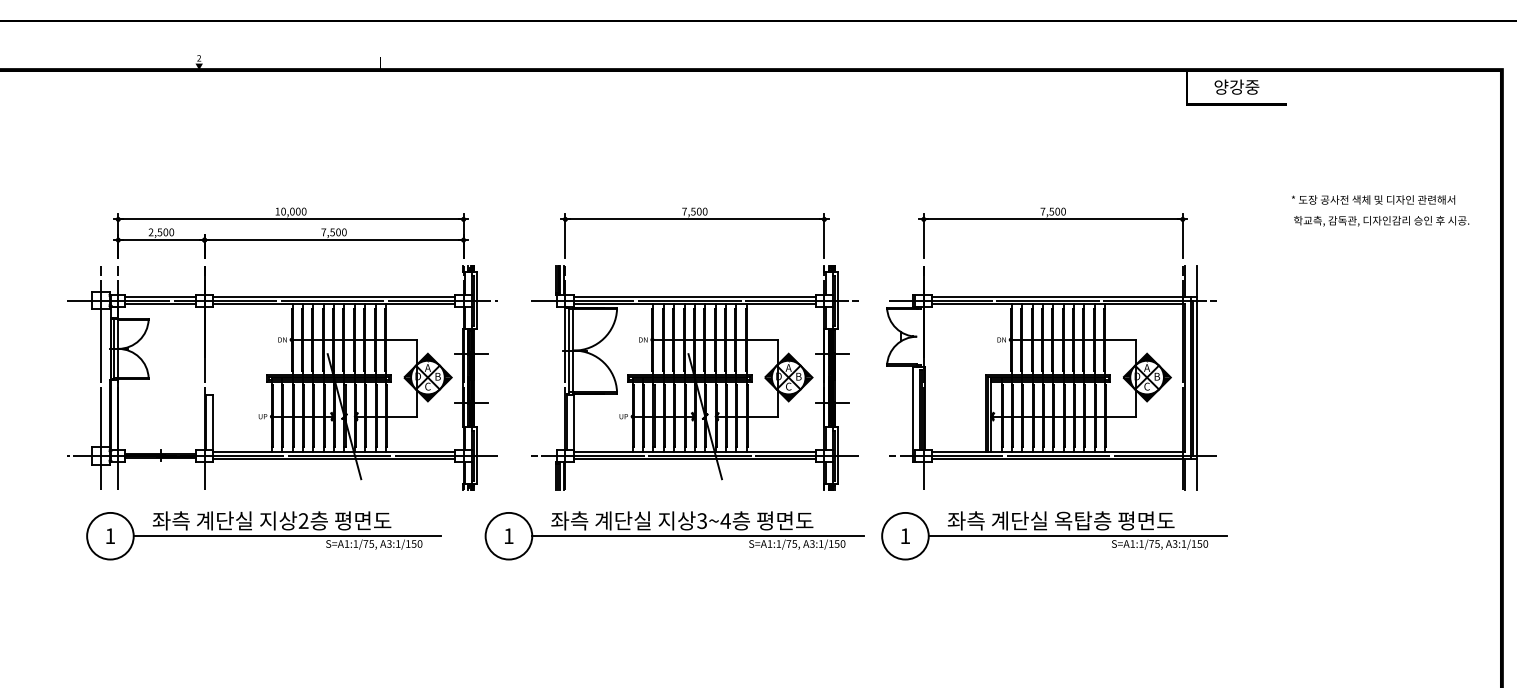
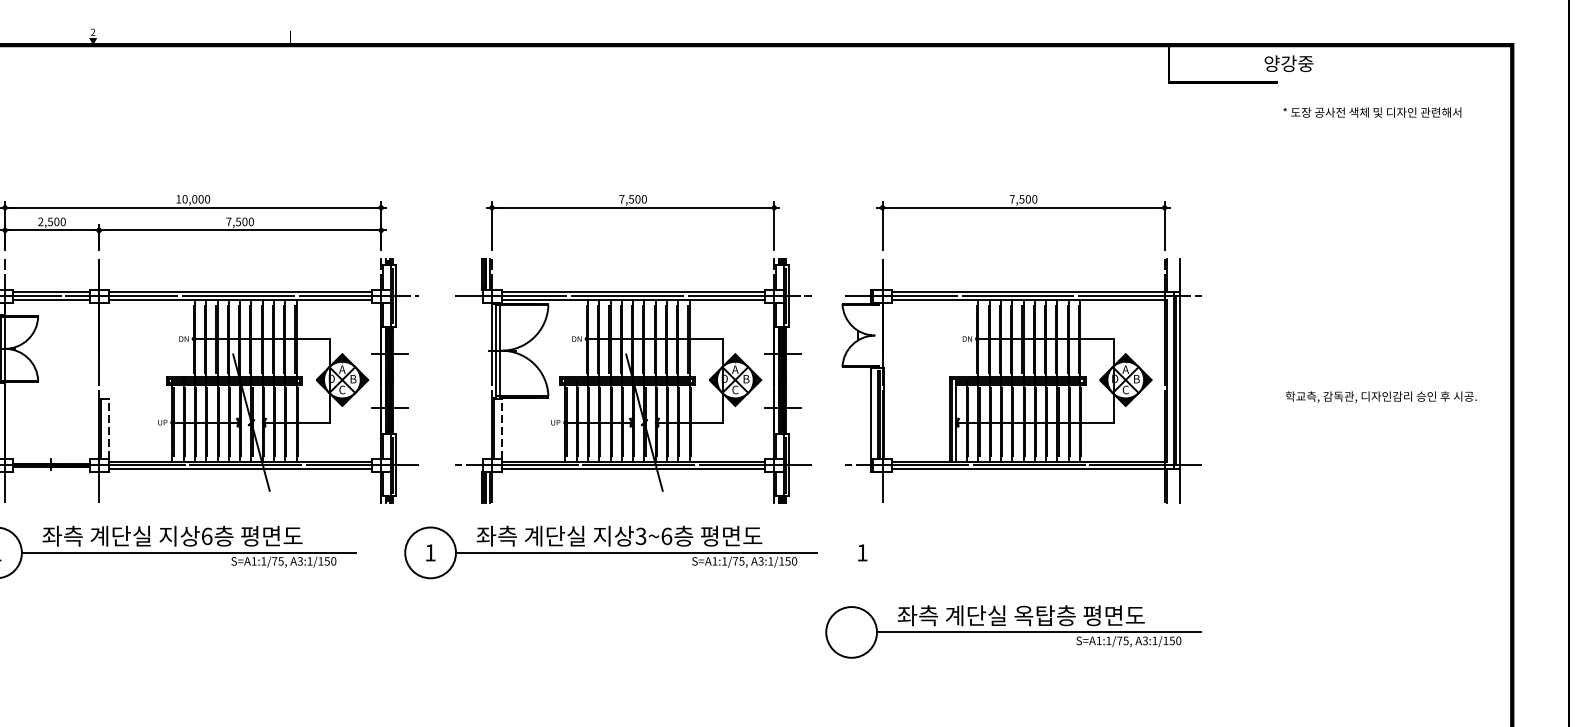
text: (1236, 86) -> (1288, 63), moved
text: (1373, 199) -> (1372, 112), moved
text: (1381, 221) -> (1381, 397), moved
line: (213, 422) -> (108, 429), solid -> dashed
line: (574, 422) -> (502, 429), solid -> dashed
text: (303, 521) -> (206, 536), 2 -> 6
text: (725, 521) -> (666, 536), 3~4 -> 3~6
part: (1054, 535) -> (1013, 631), moved

